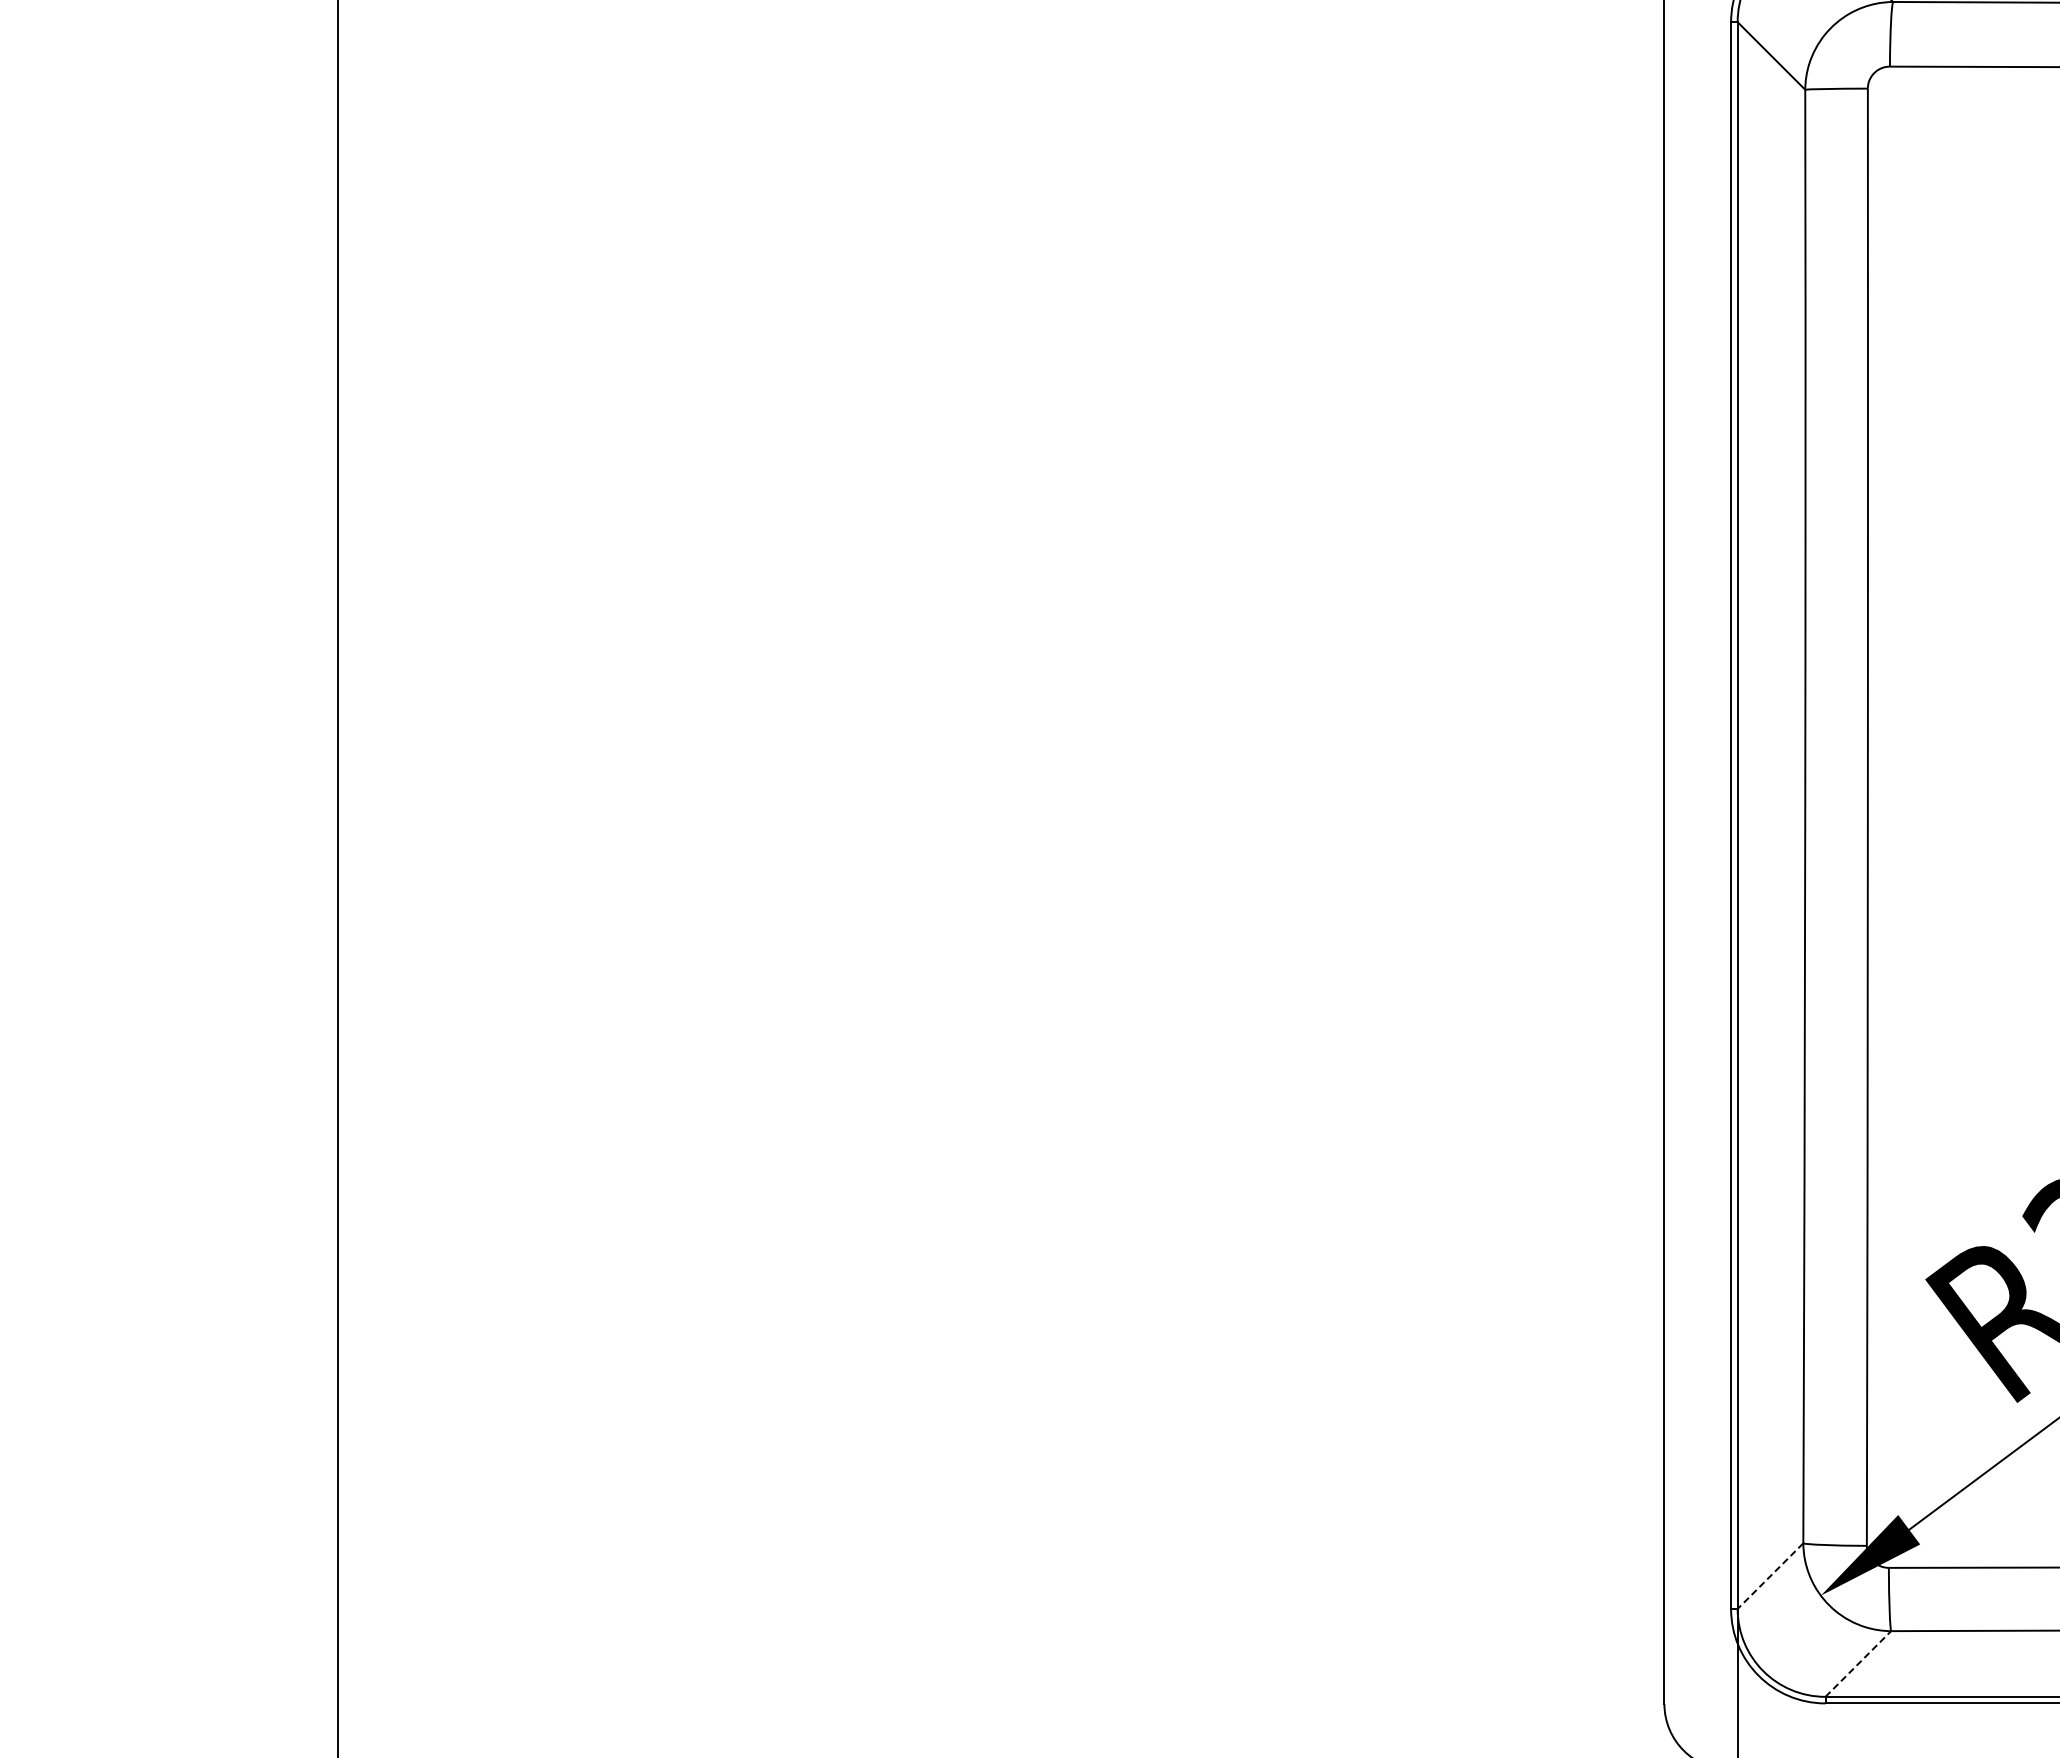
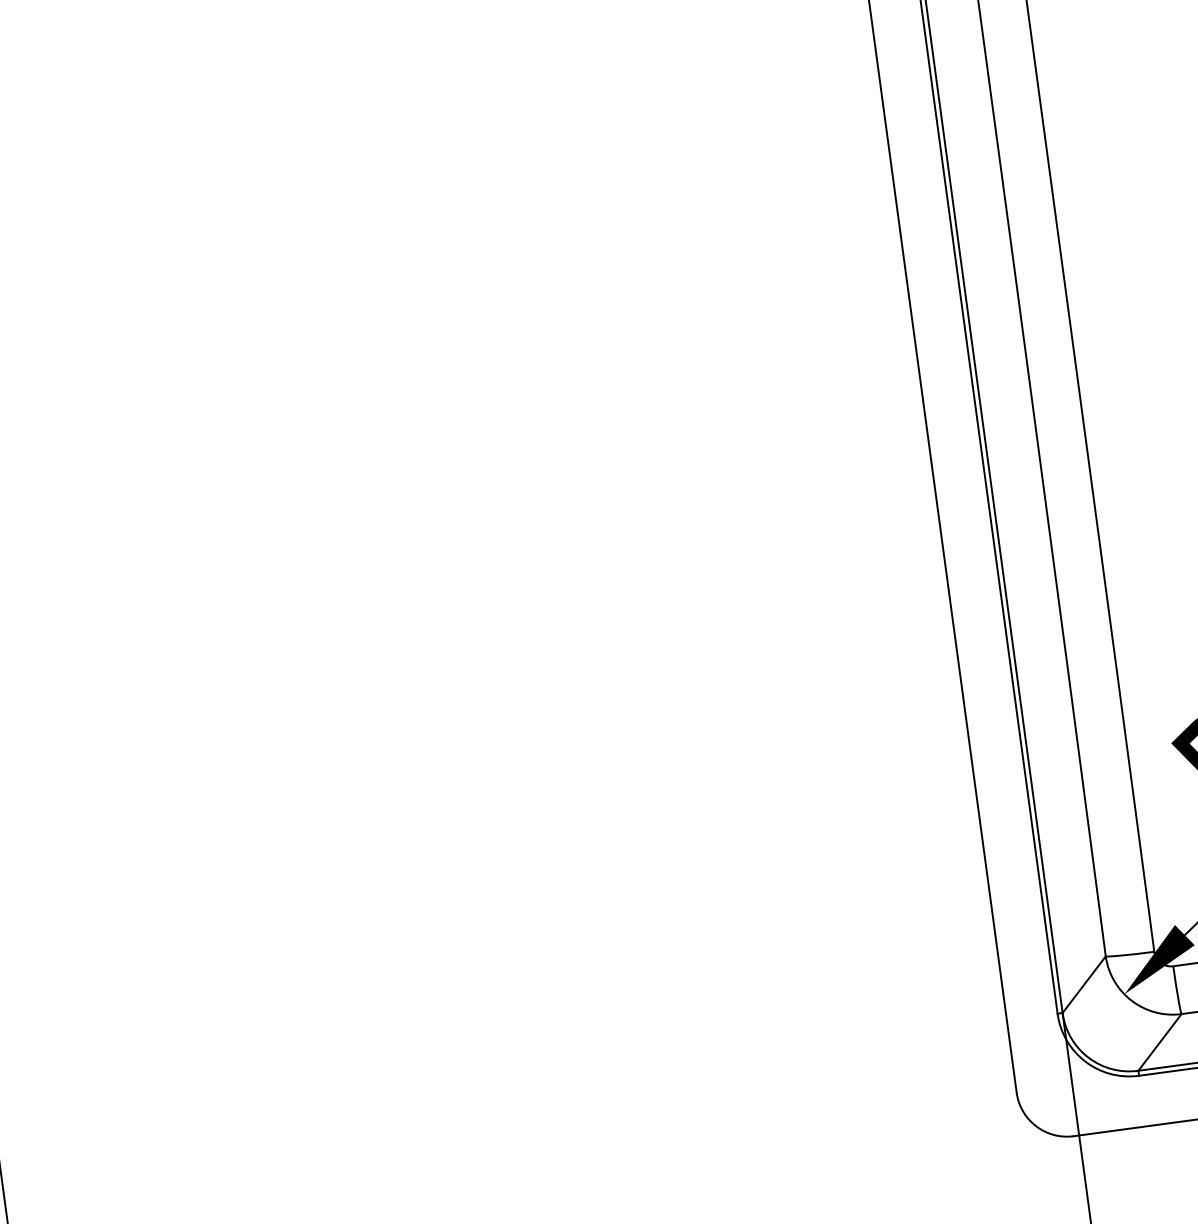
line: (1770, 1576) -> (1084, 984), dashed -> solid
line: (1858, 1663) -> (1160, 1042), dashed -> solid

